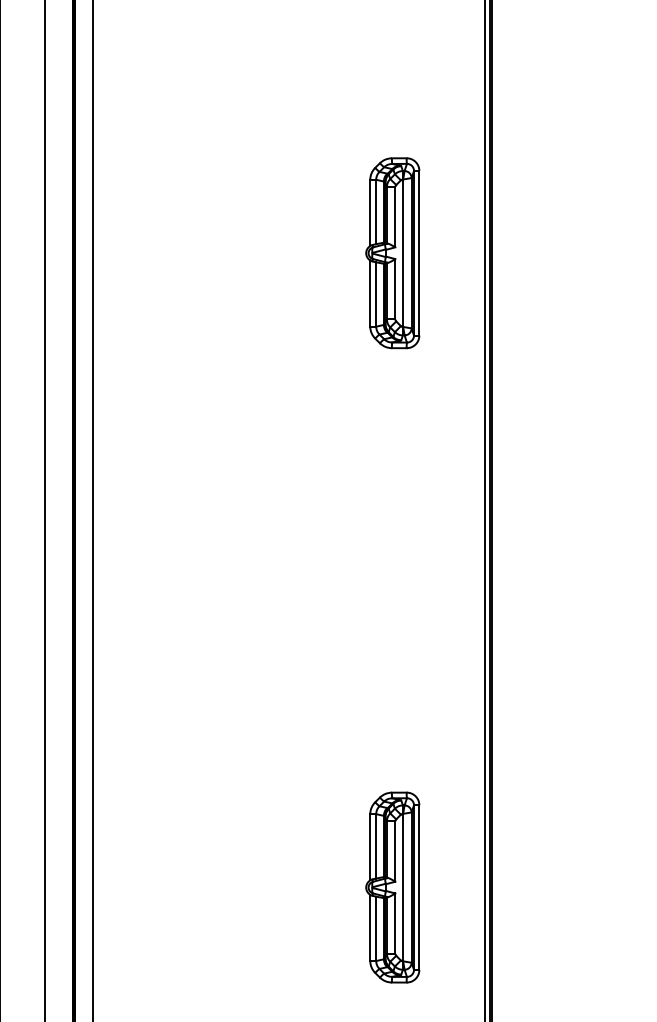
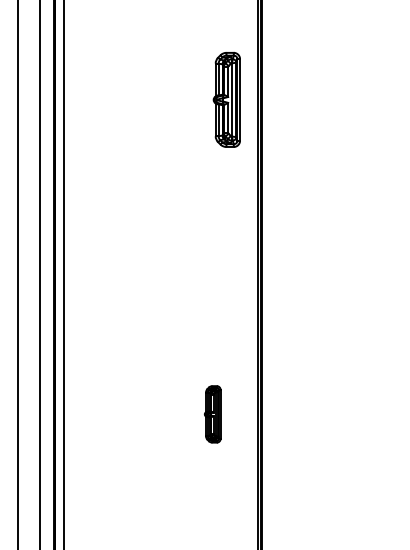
part: (392, 252) -> (226, 99), moved
part: (392, 887) -> (212, 414), size x0.6

